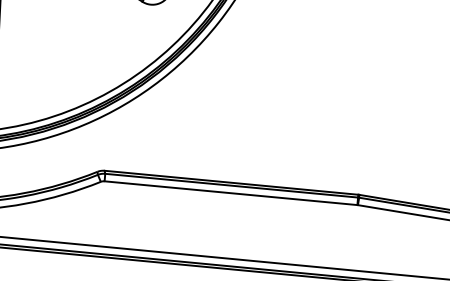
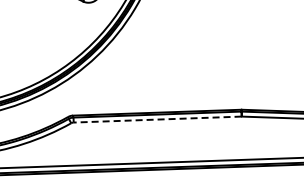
line: (230, 193) -> (157, 119), solid -> dashed

